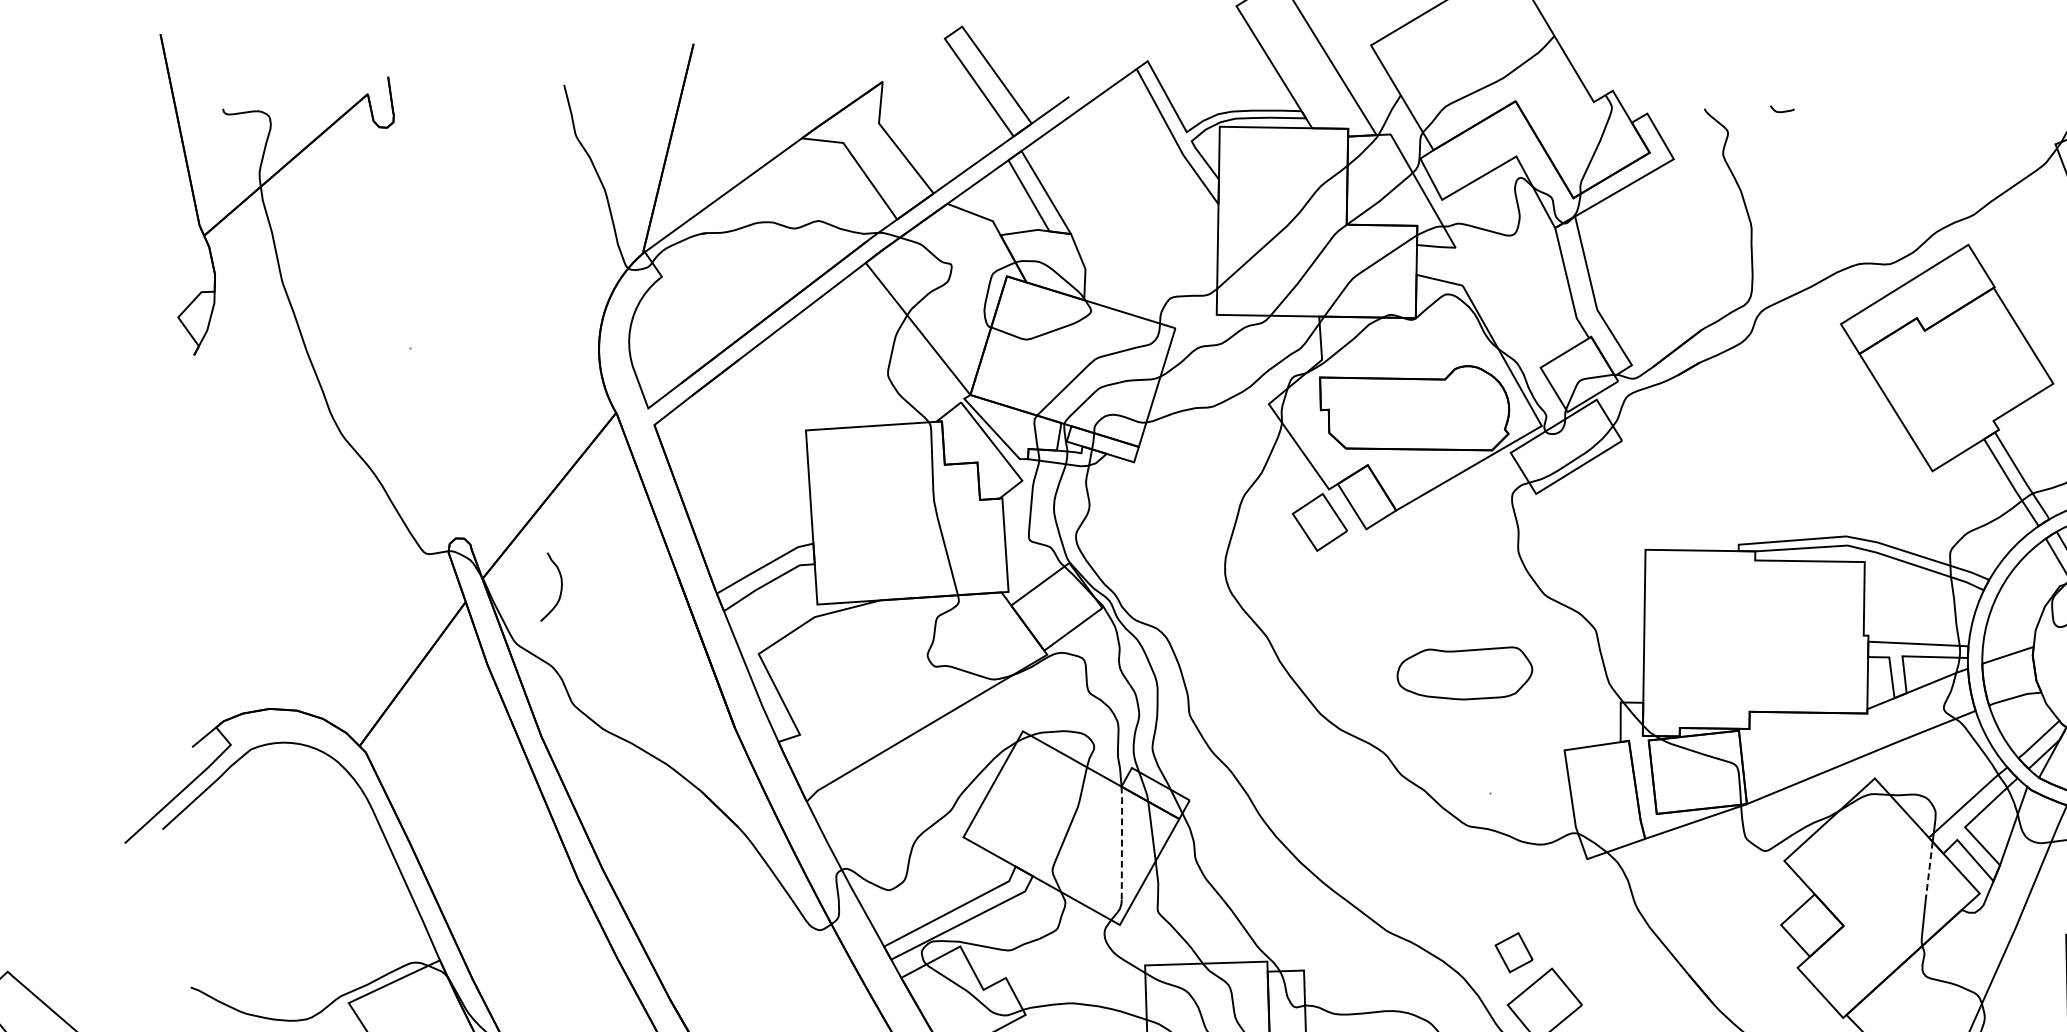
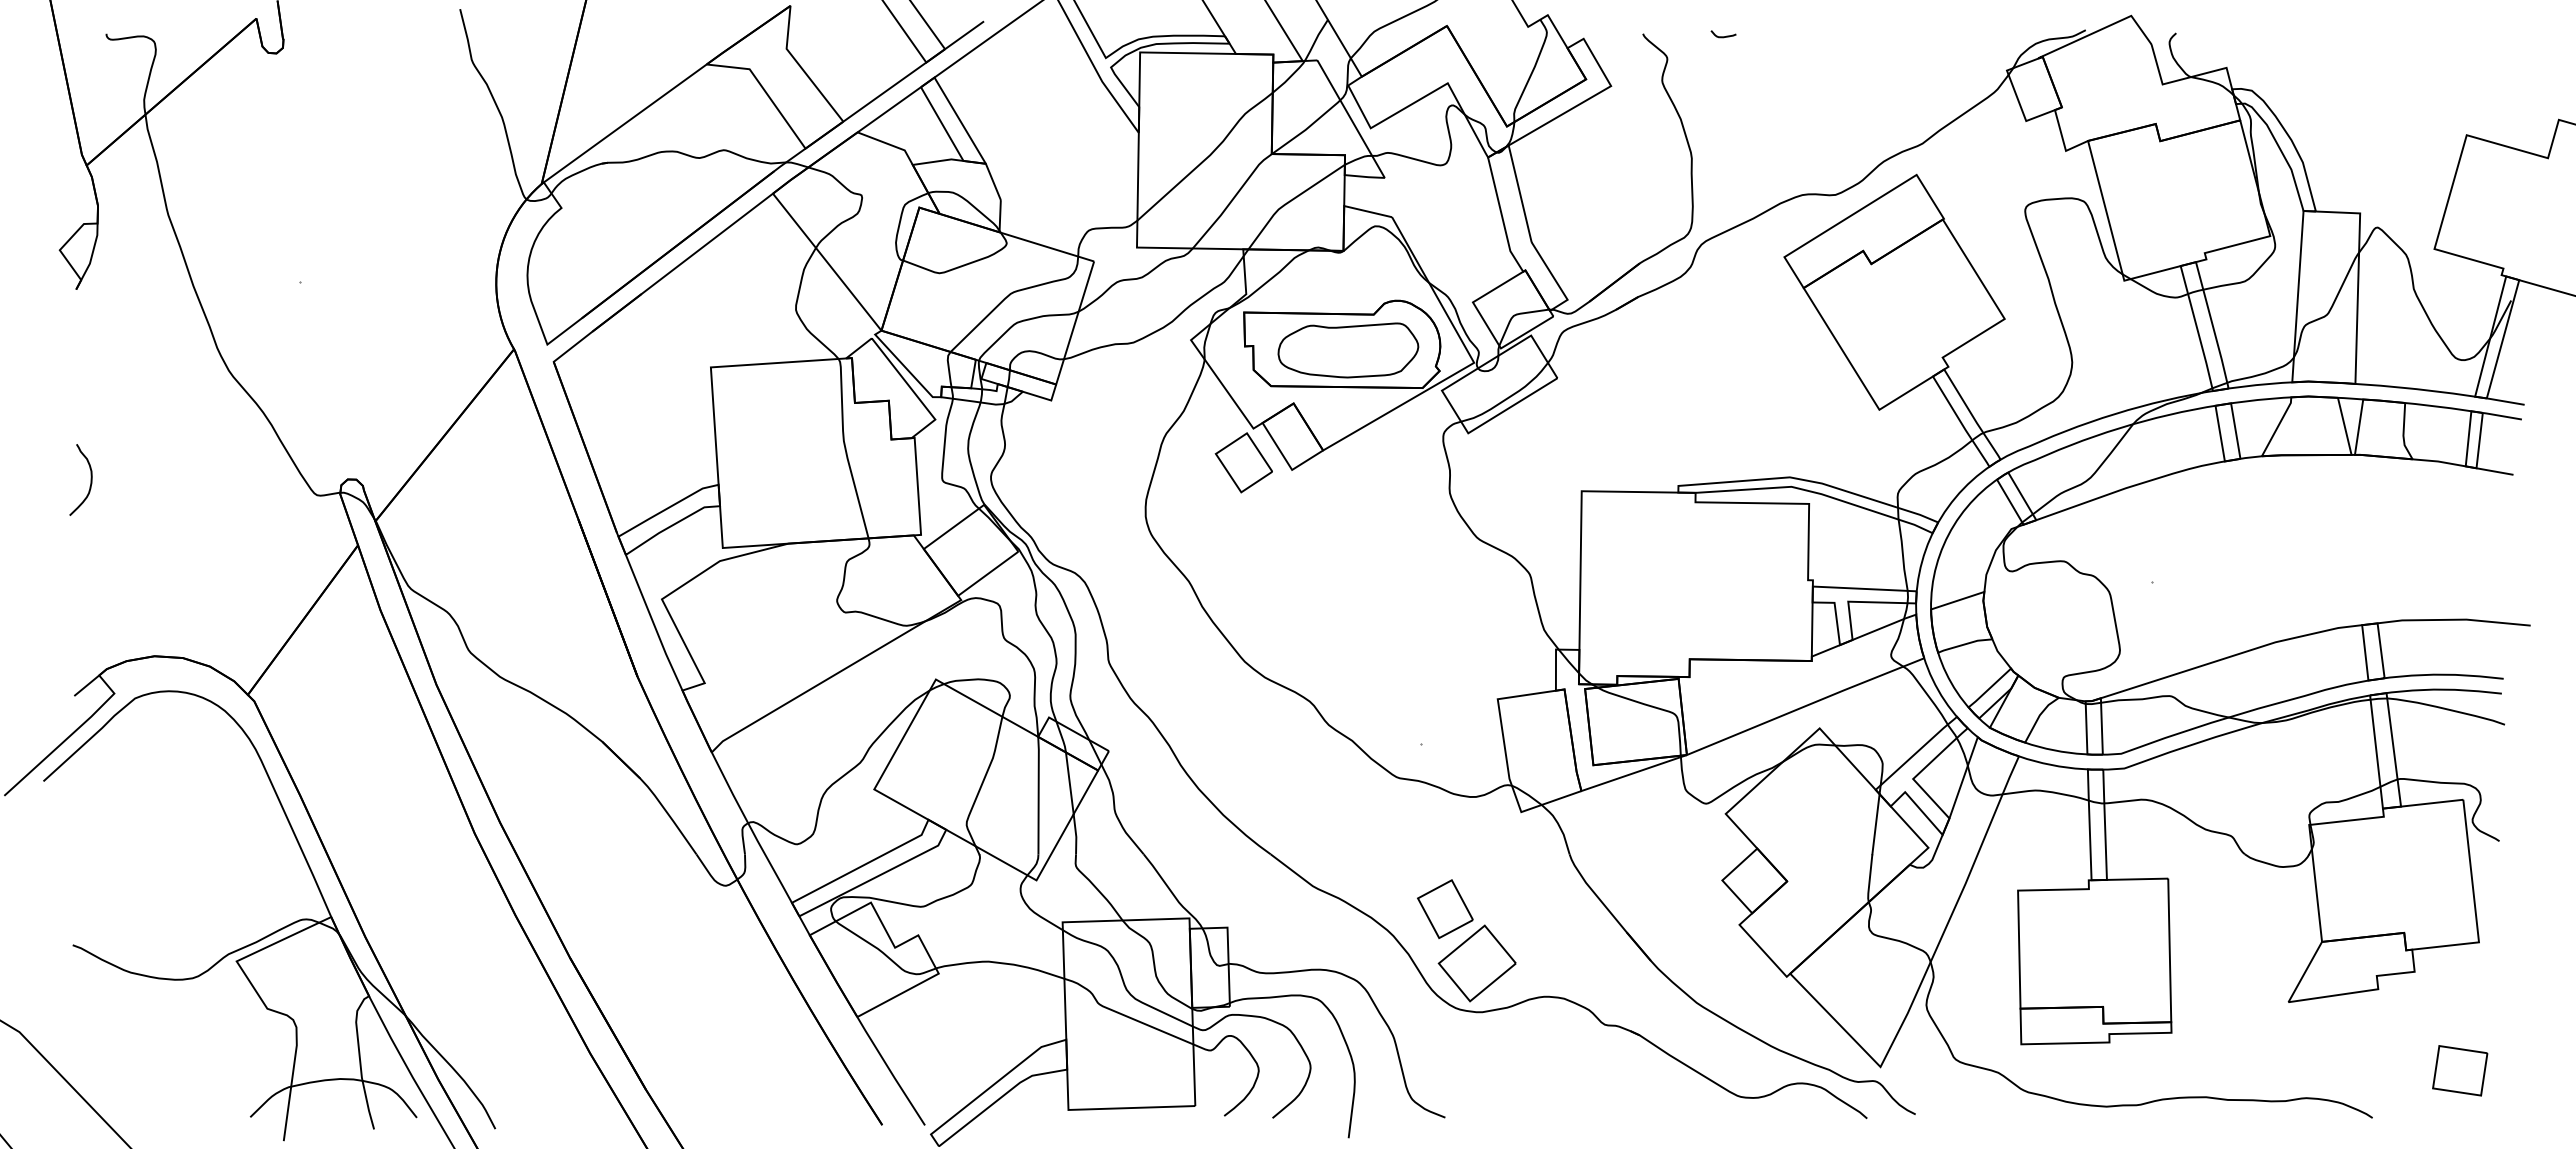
curve: (560, 586) -> (90, 479), moved
part: (1465, 673) -> (1348, 350), moved
line: (1121, 843) -> (1038, 795), dashed -> solid
line: (1928, 871) -> (1875, 824), dashed -> solid
part: (1514, 952) -> (1445, 908), size x1.43

